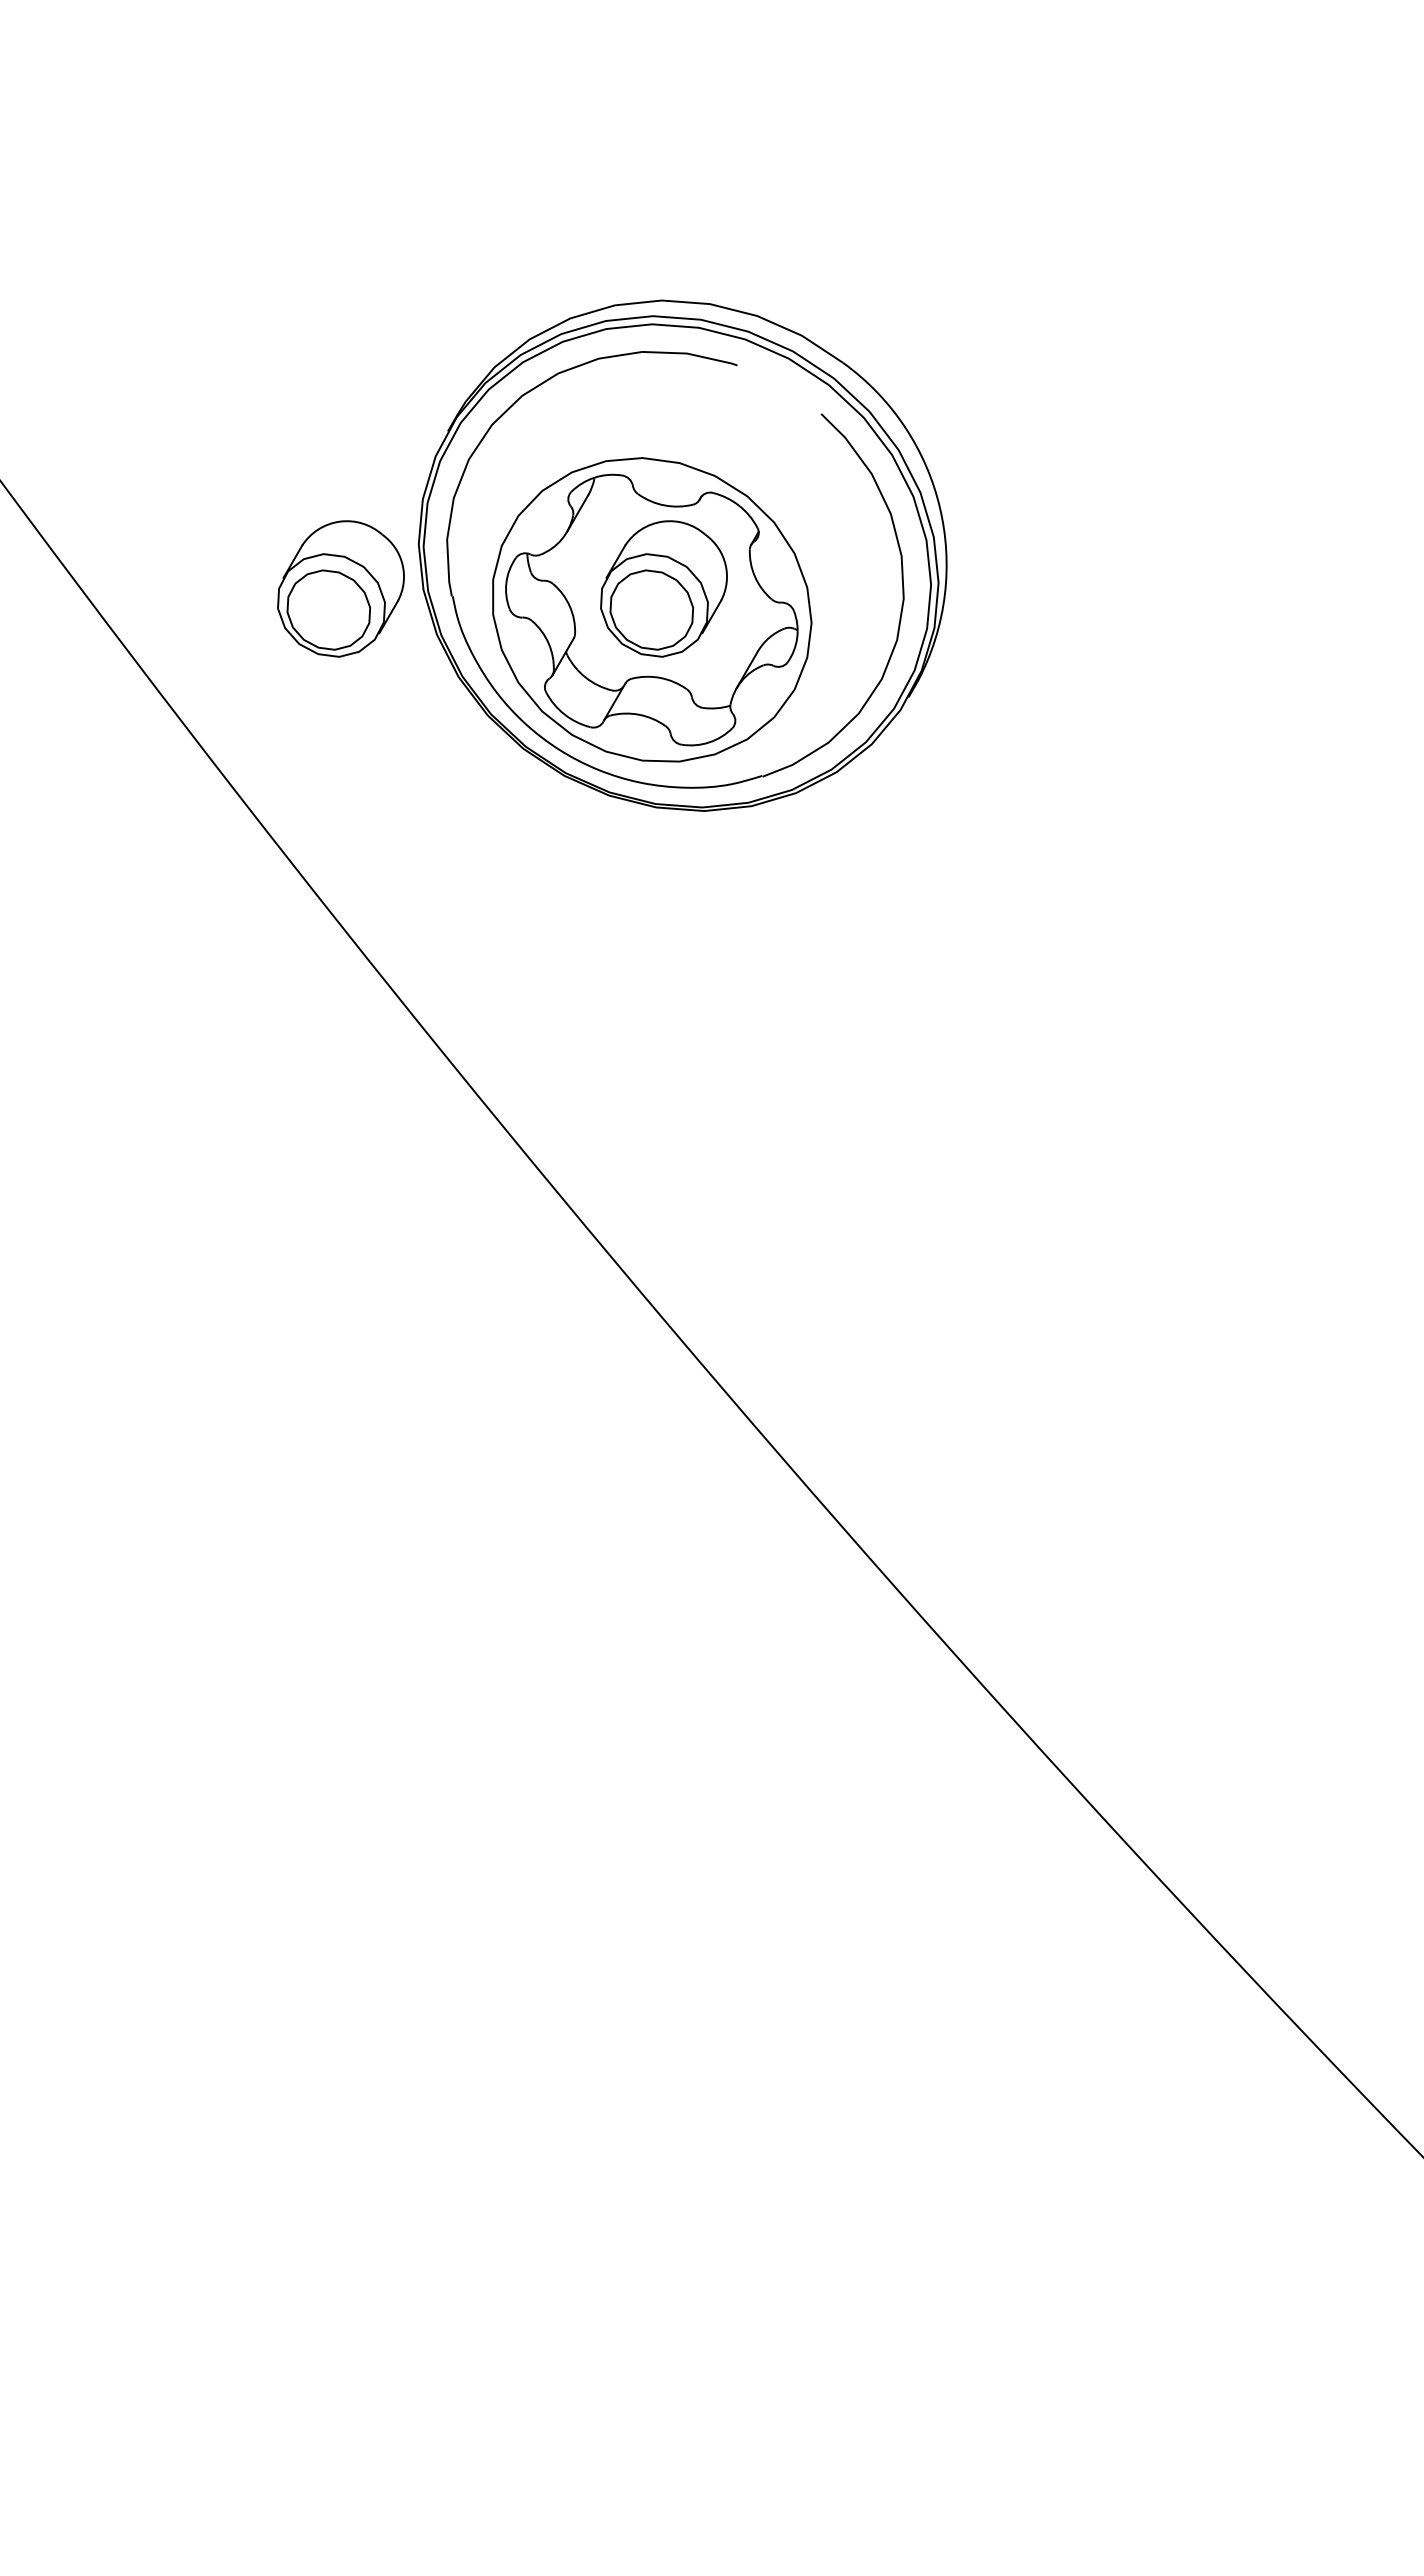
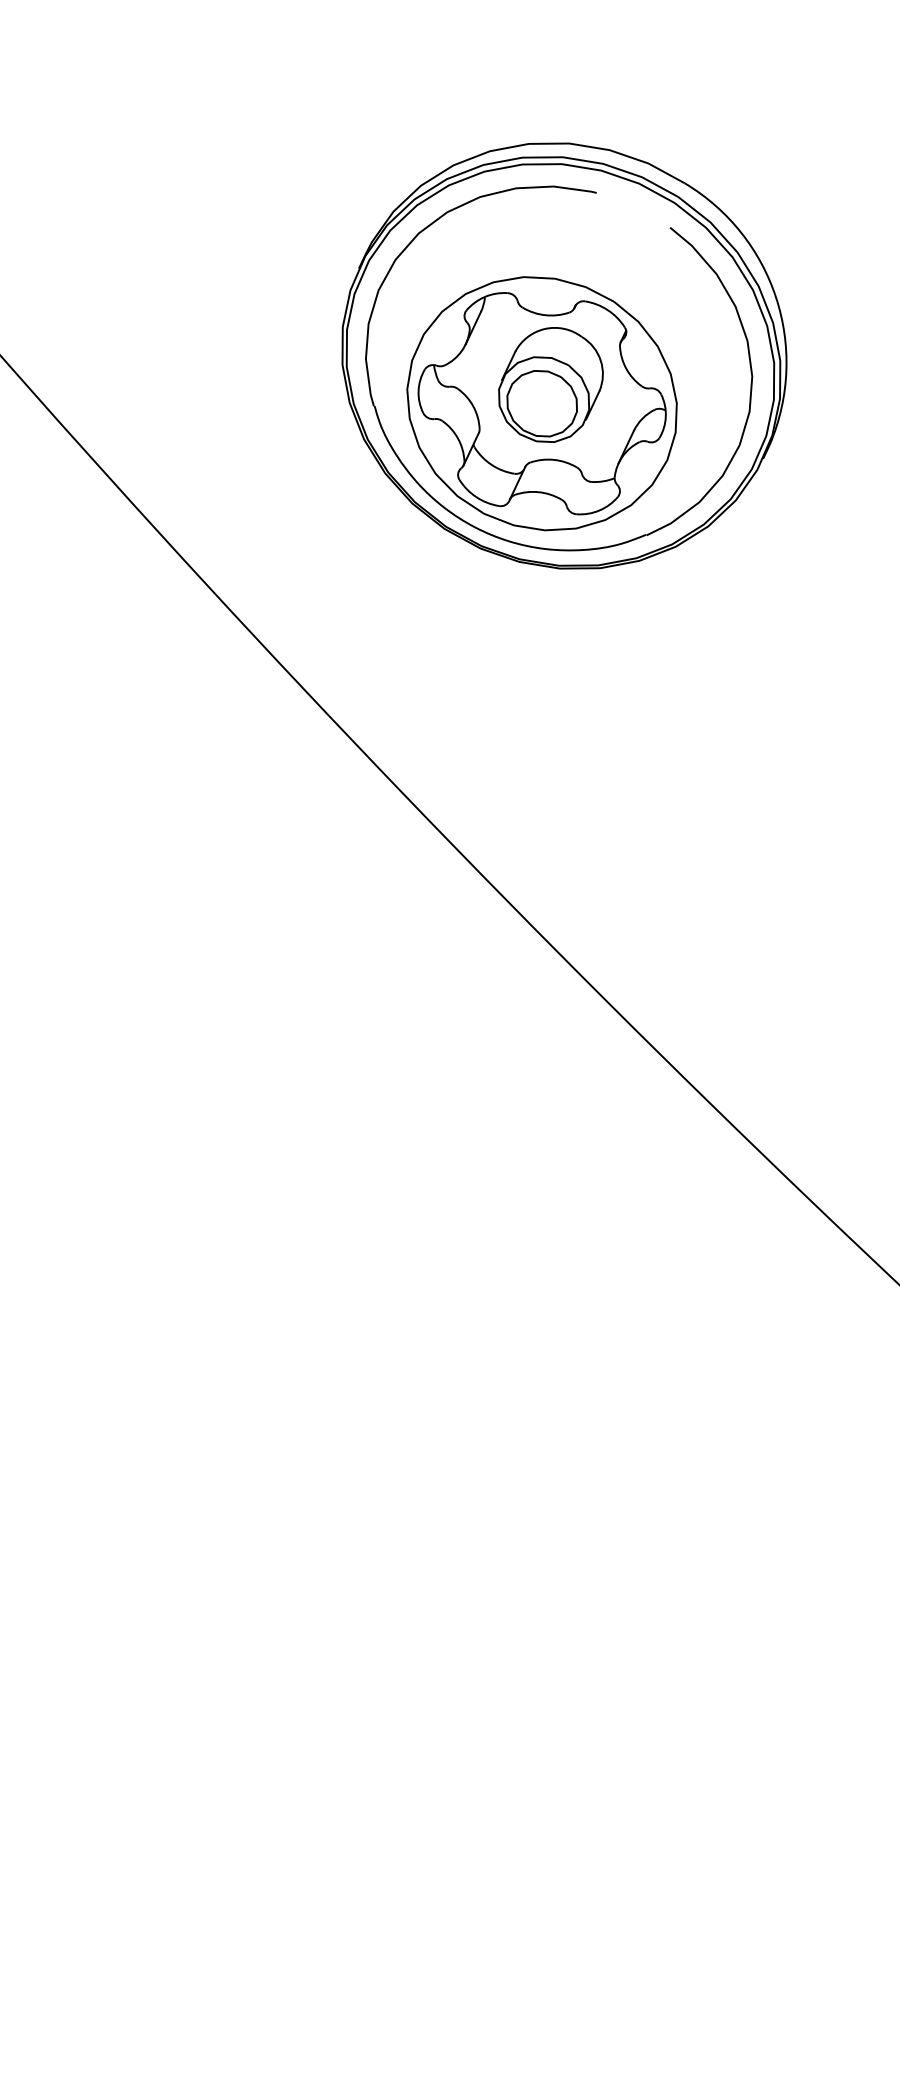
part: (340, 588) -> (280, 407), removed

